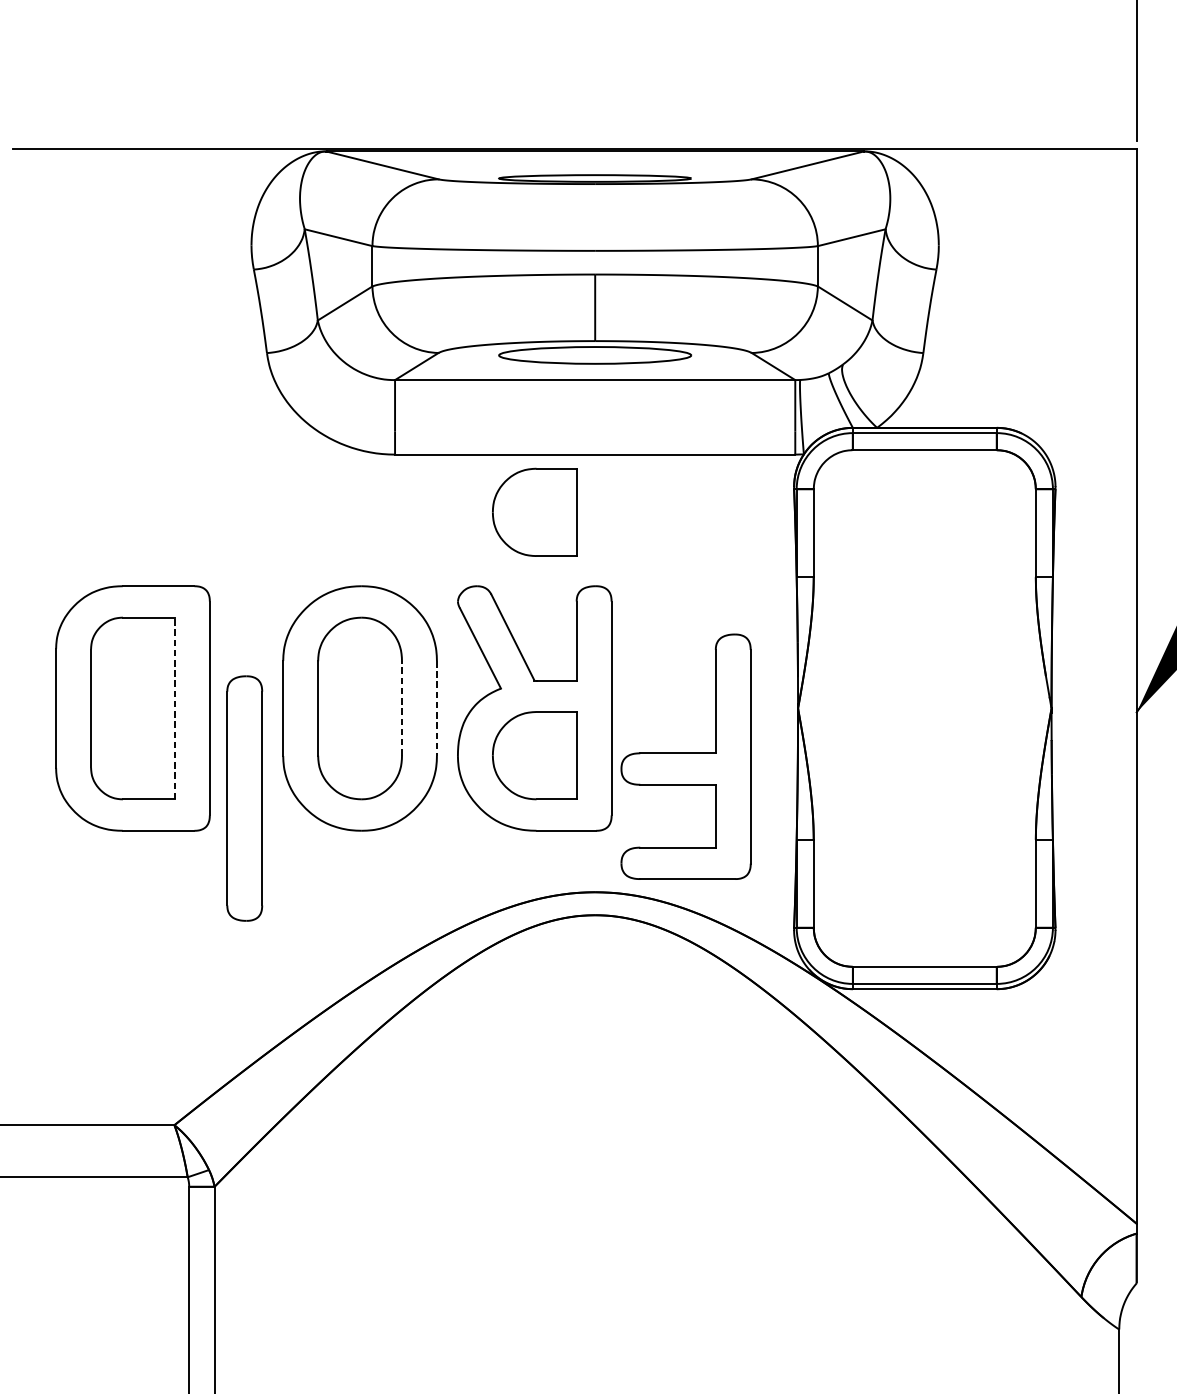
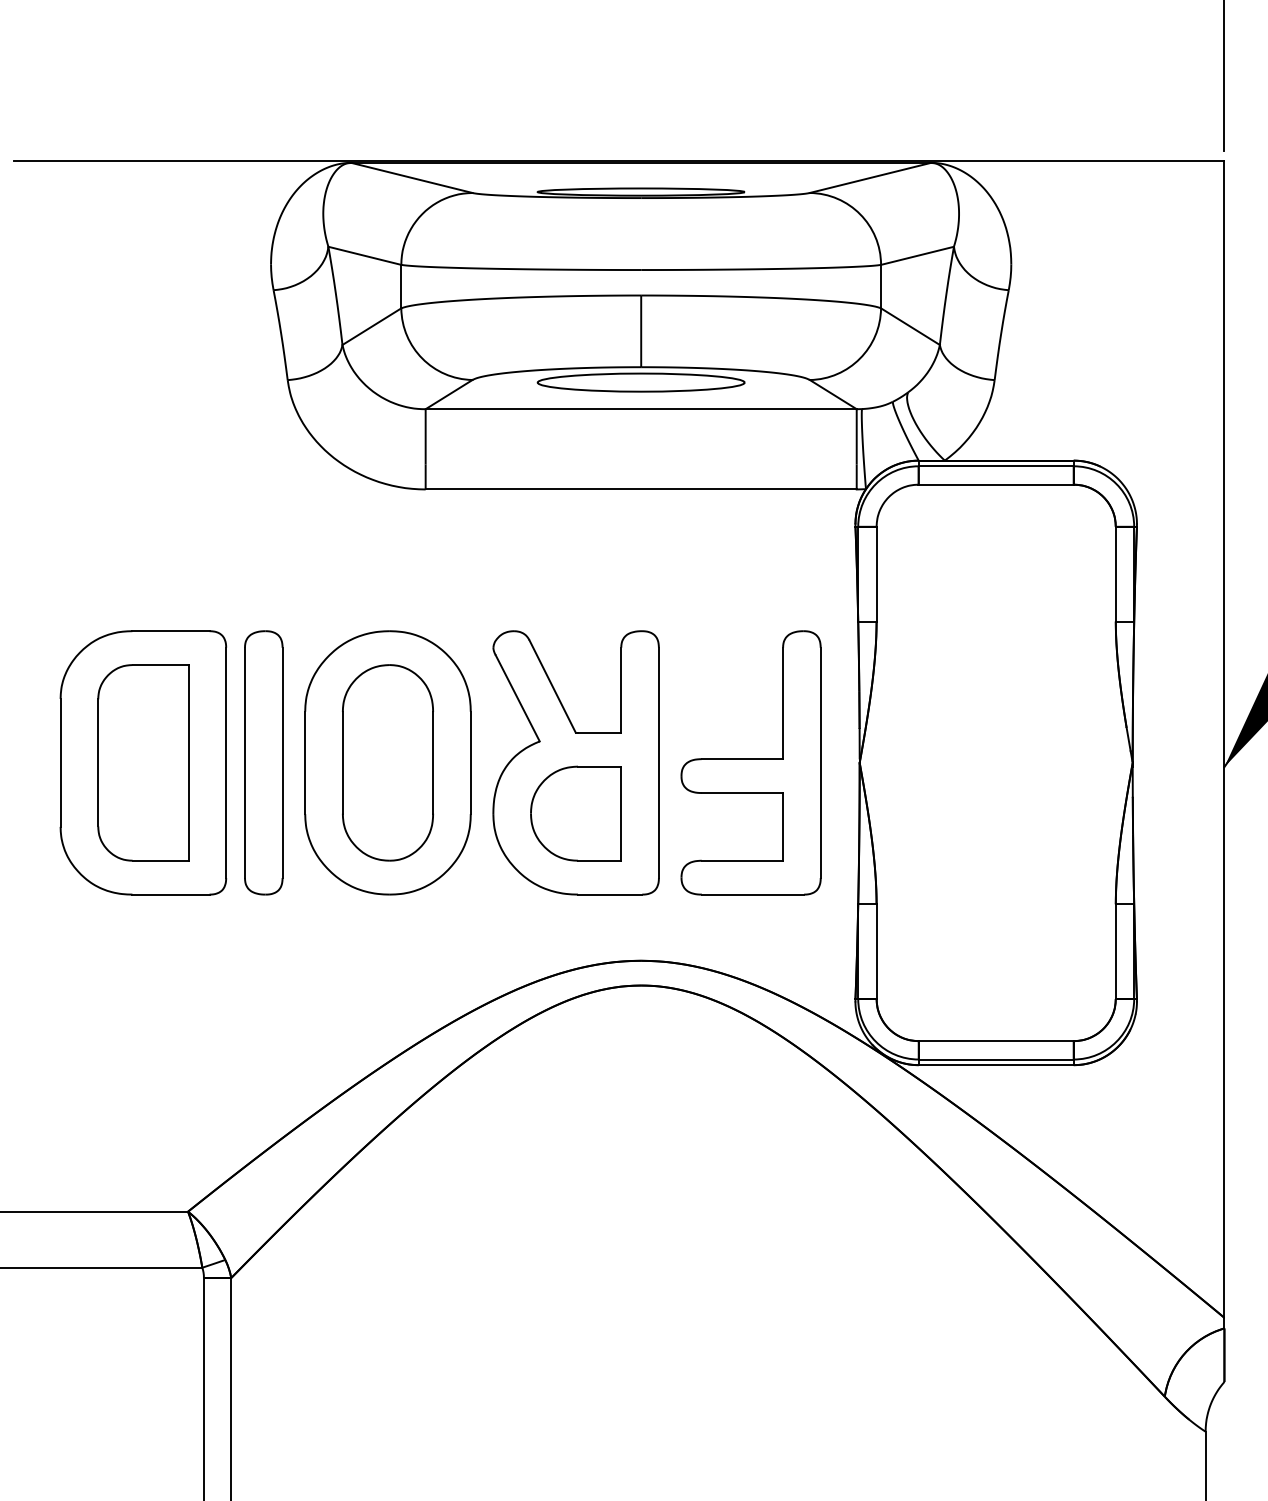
part: (534, 512) -> (575, 551), removed
line: (174, 708) -> (188, 762), dashed -> solid
line: (402, 708) -> (433, 762), dashed -> solid
line: (436, 709) -> (470, 763), dashed -> solid
part: (685, 756) -> (750, 762), moved
part: (244, 798) -> (263, 762), moved

